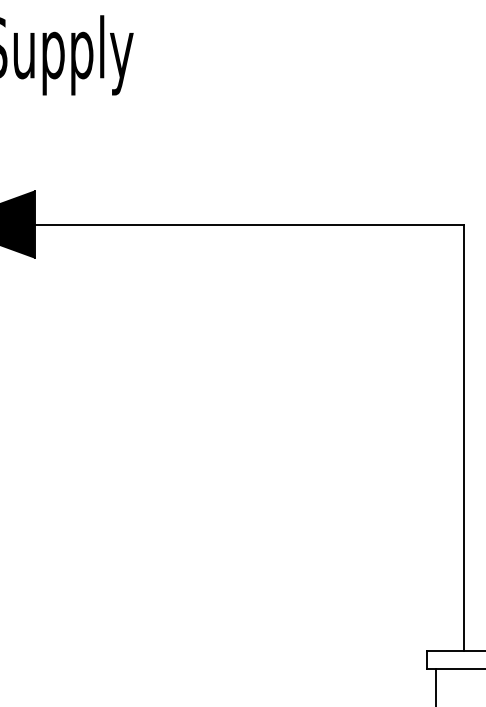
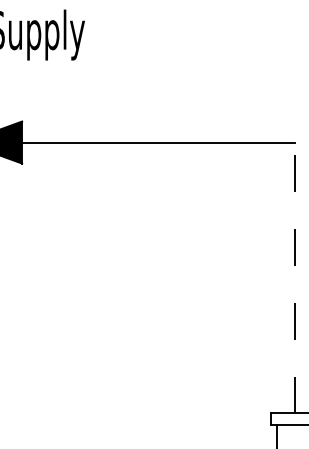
line: (463, 436) -> (294, 277), solid -> dashed

